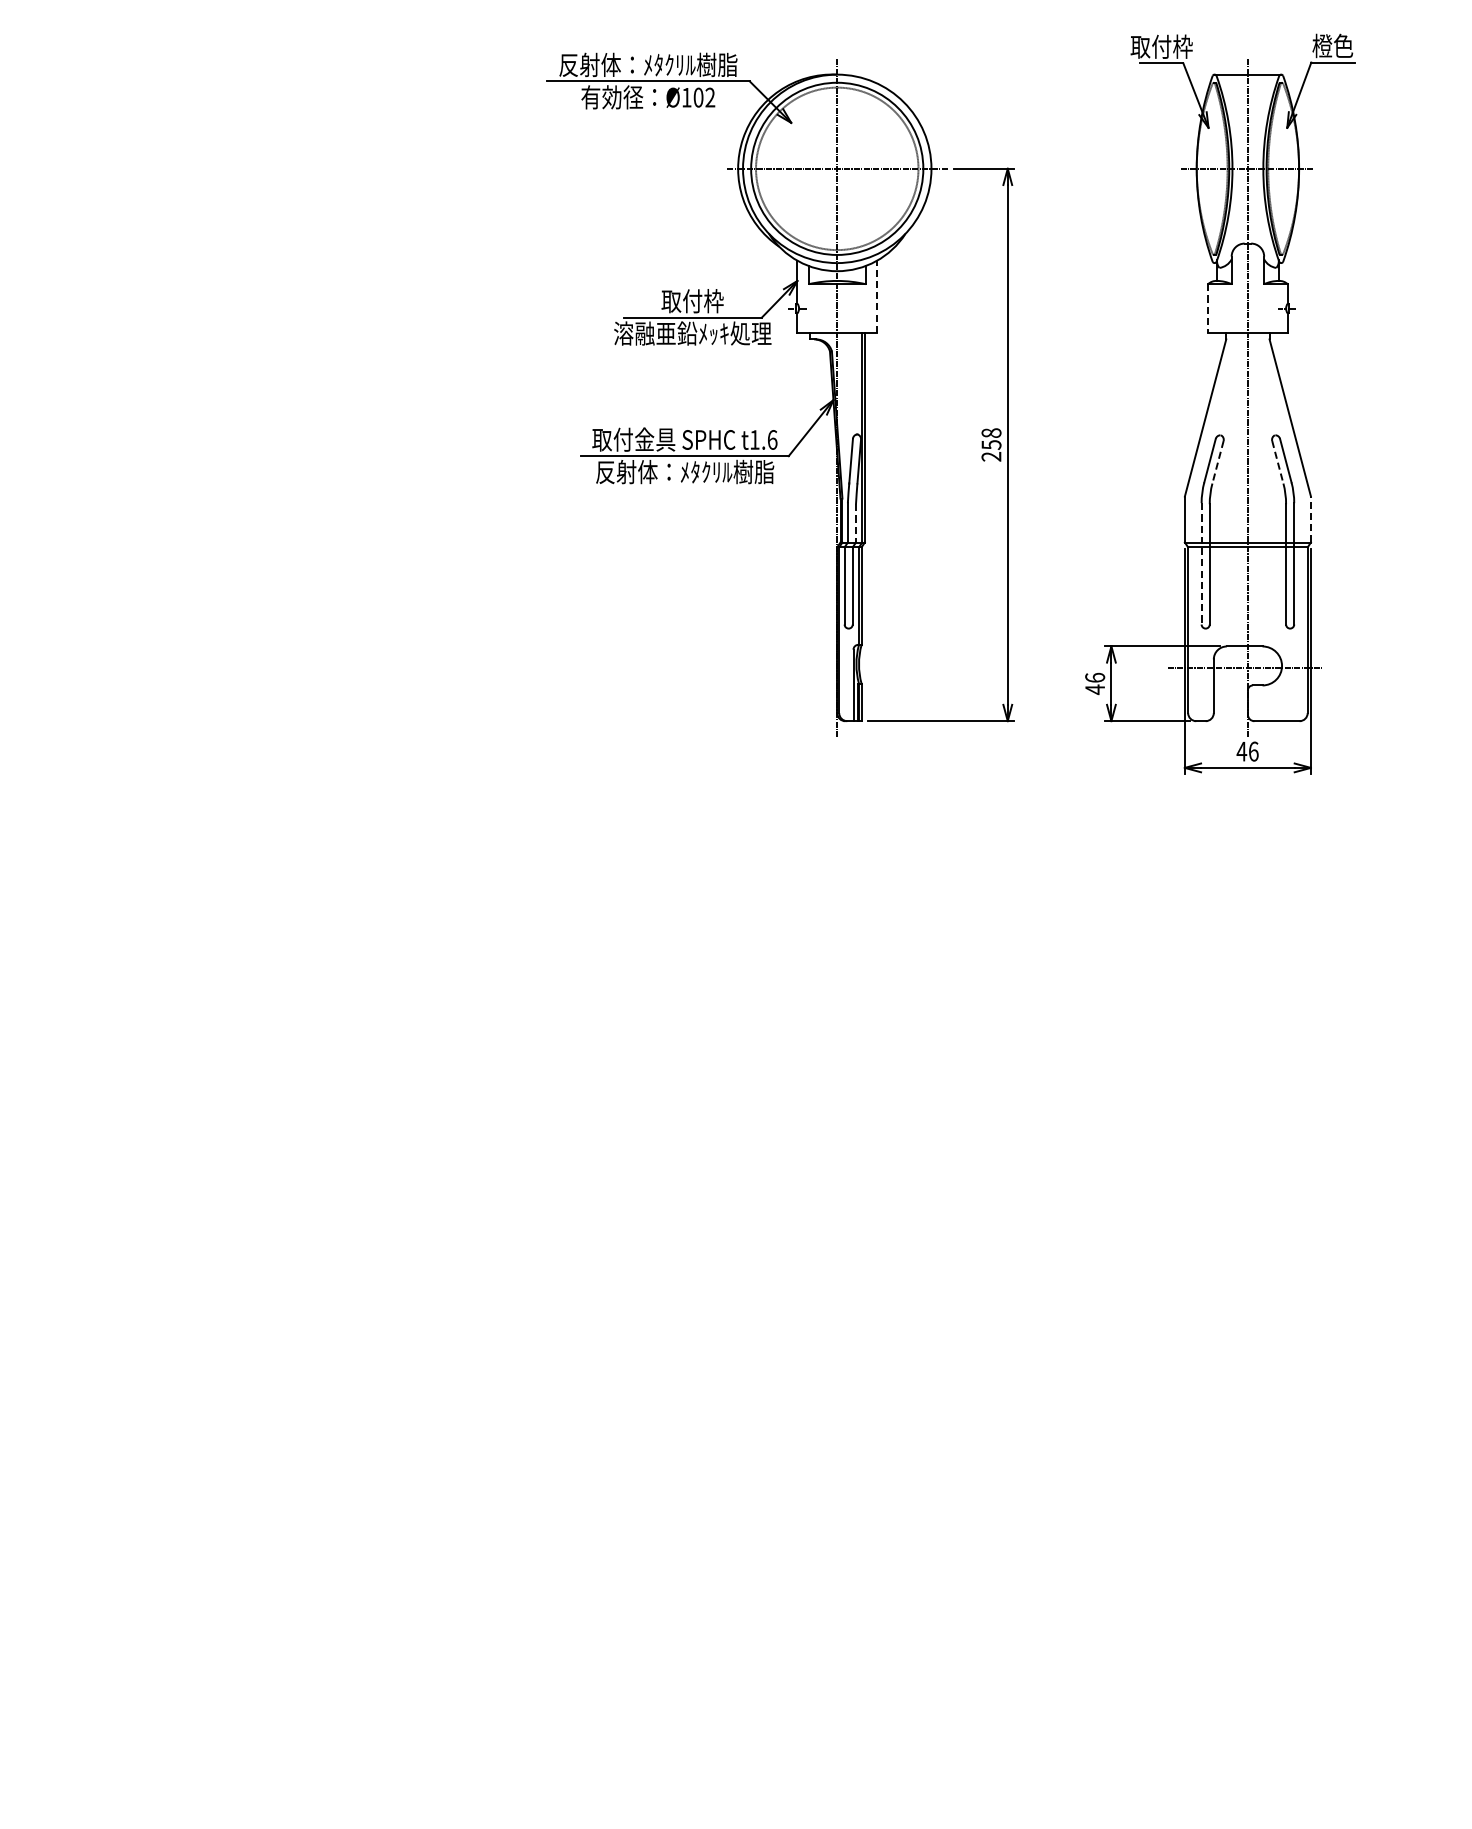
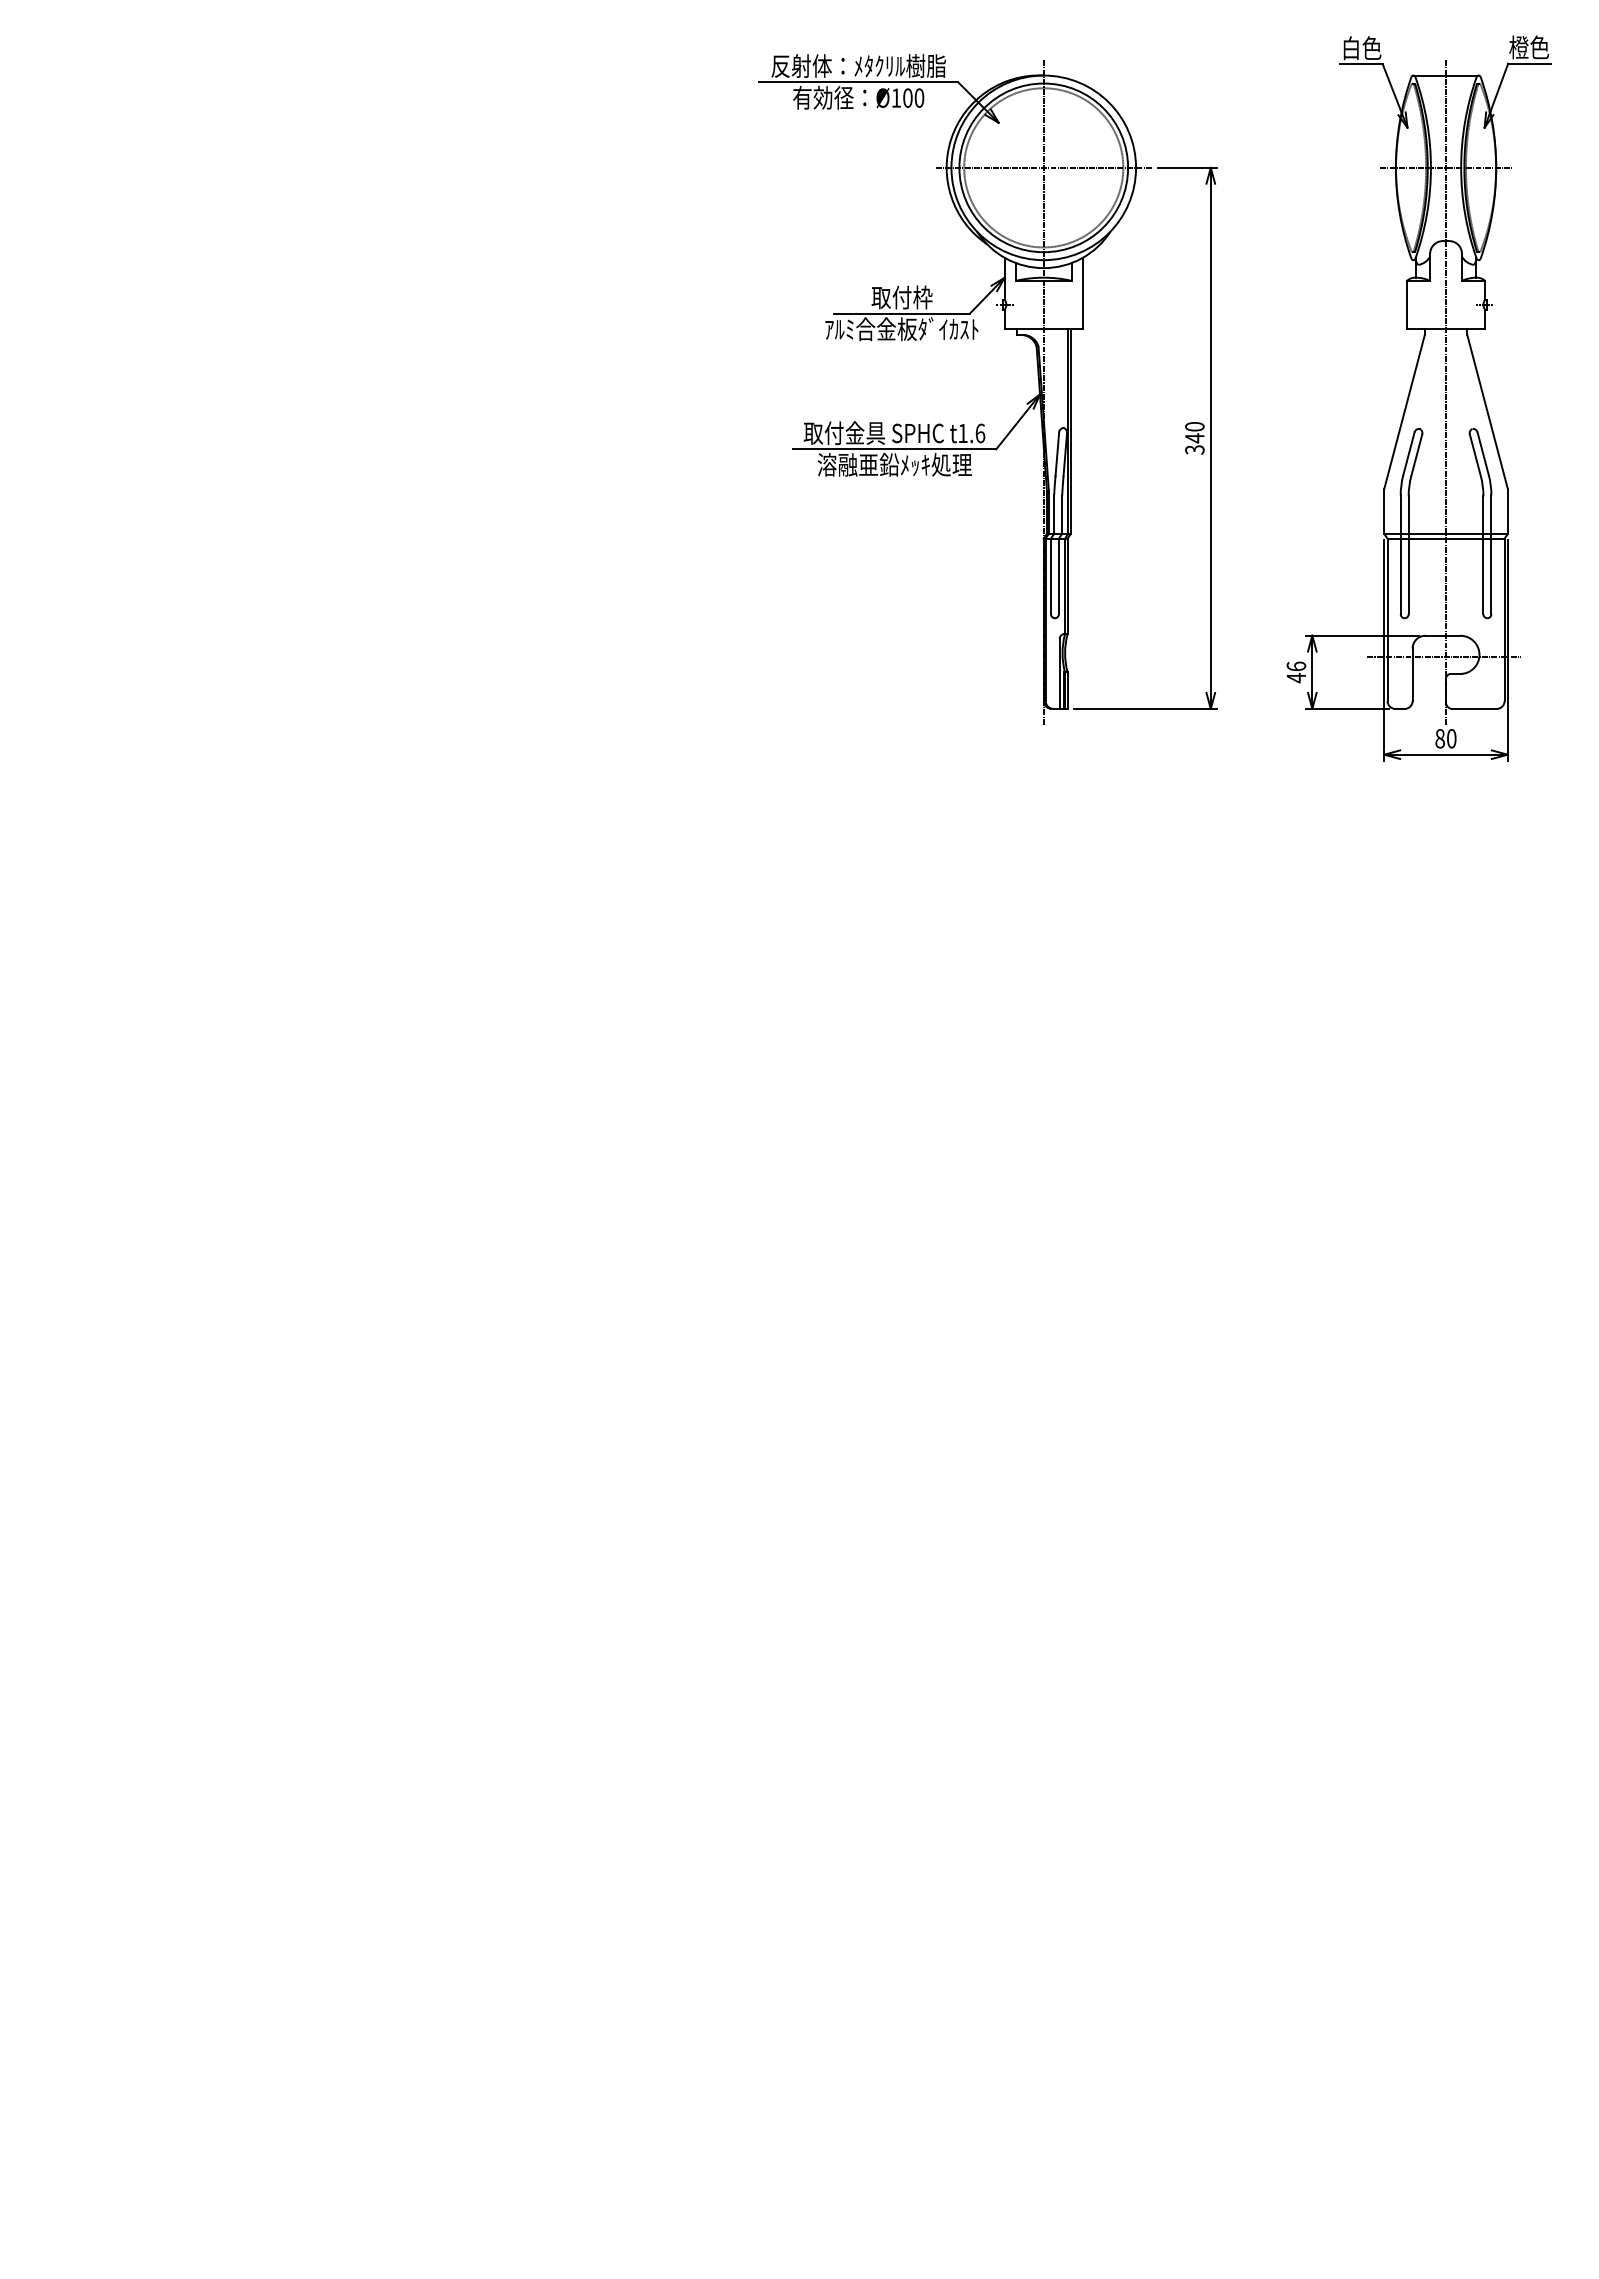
text: (1161, 47) -> (1361, 48), 取付枠 -> 白色
text: (710, 97) -> (919, 97), Ø102 -> Ø100
line: (876, 296) -> (1082, 292), dashed -> solid
line: (1208, 308) -> (1407, 304), dashed -> solid
text: (693, 333) -> (902, 329), 溶融亜鉛ﾒｯｷ処理 -> ｱﾙﾐ合金板ﾀﾞｲｶｽﾄ
text: (991, 445) -> (1194, 438), 258 -> 340
line: (1217, 462) -> (1416, 455), dashed -> solid
line: (1277, 462) -> (1475, 455), dashed -> solid
text: (684, 471) -> (894, 464), 反射体：ﾒﾀｸﾘﾙ樹脂 -> 溶融亜鉛ﾒｯｷ処理
line: (1310, 519) -> (1507, 511), dashed -> solid
line: (856, 523) -> (1062, 515), dashed -> solid
line: (1201, 564) -> (1400, 555), dashed -> solid
text: (1247, 751) -> (1445, 738), 46 -> 80

